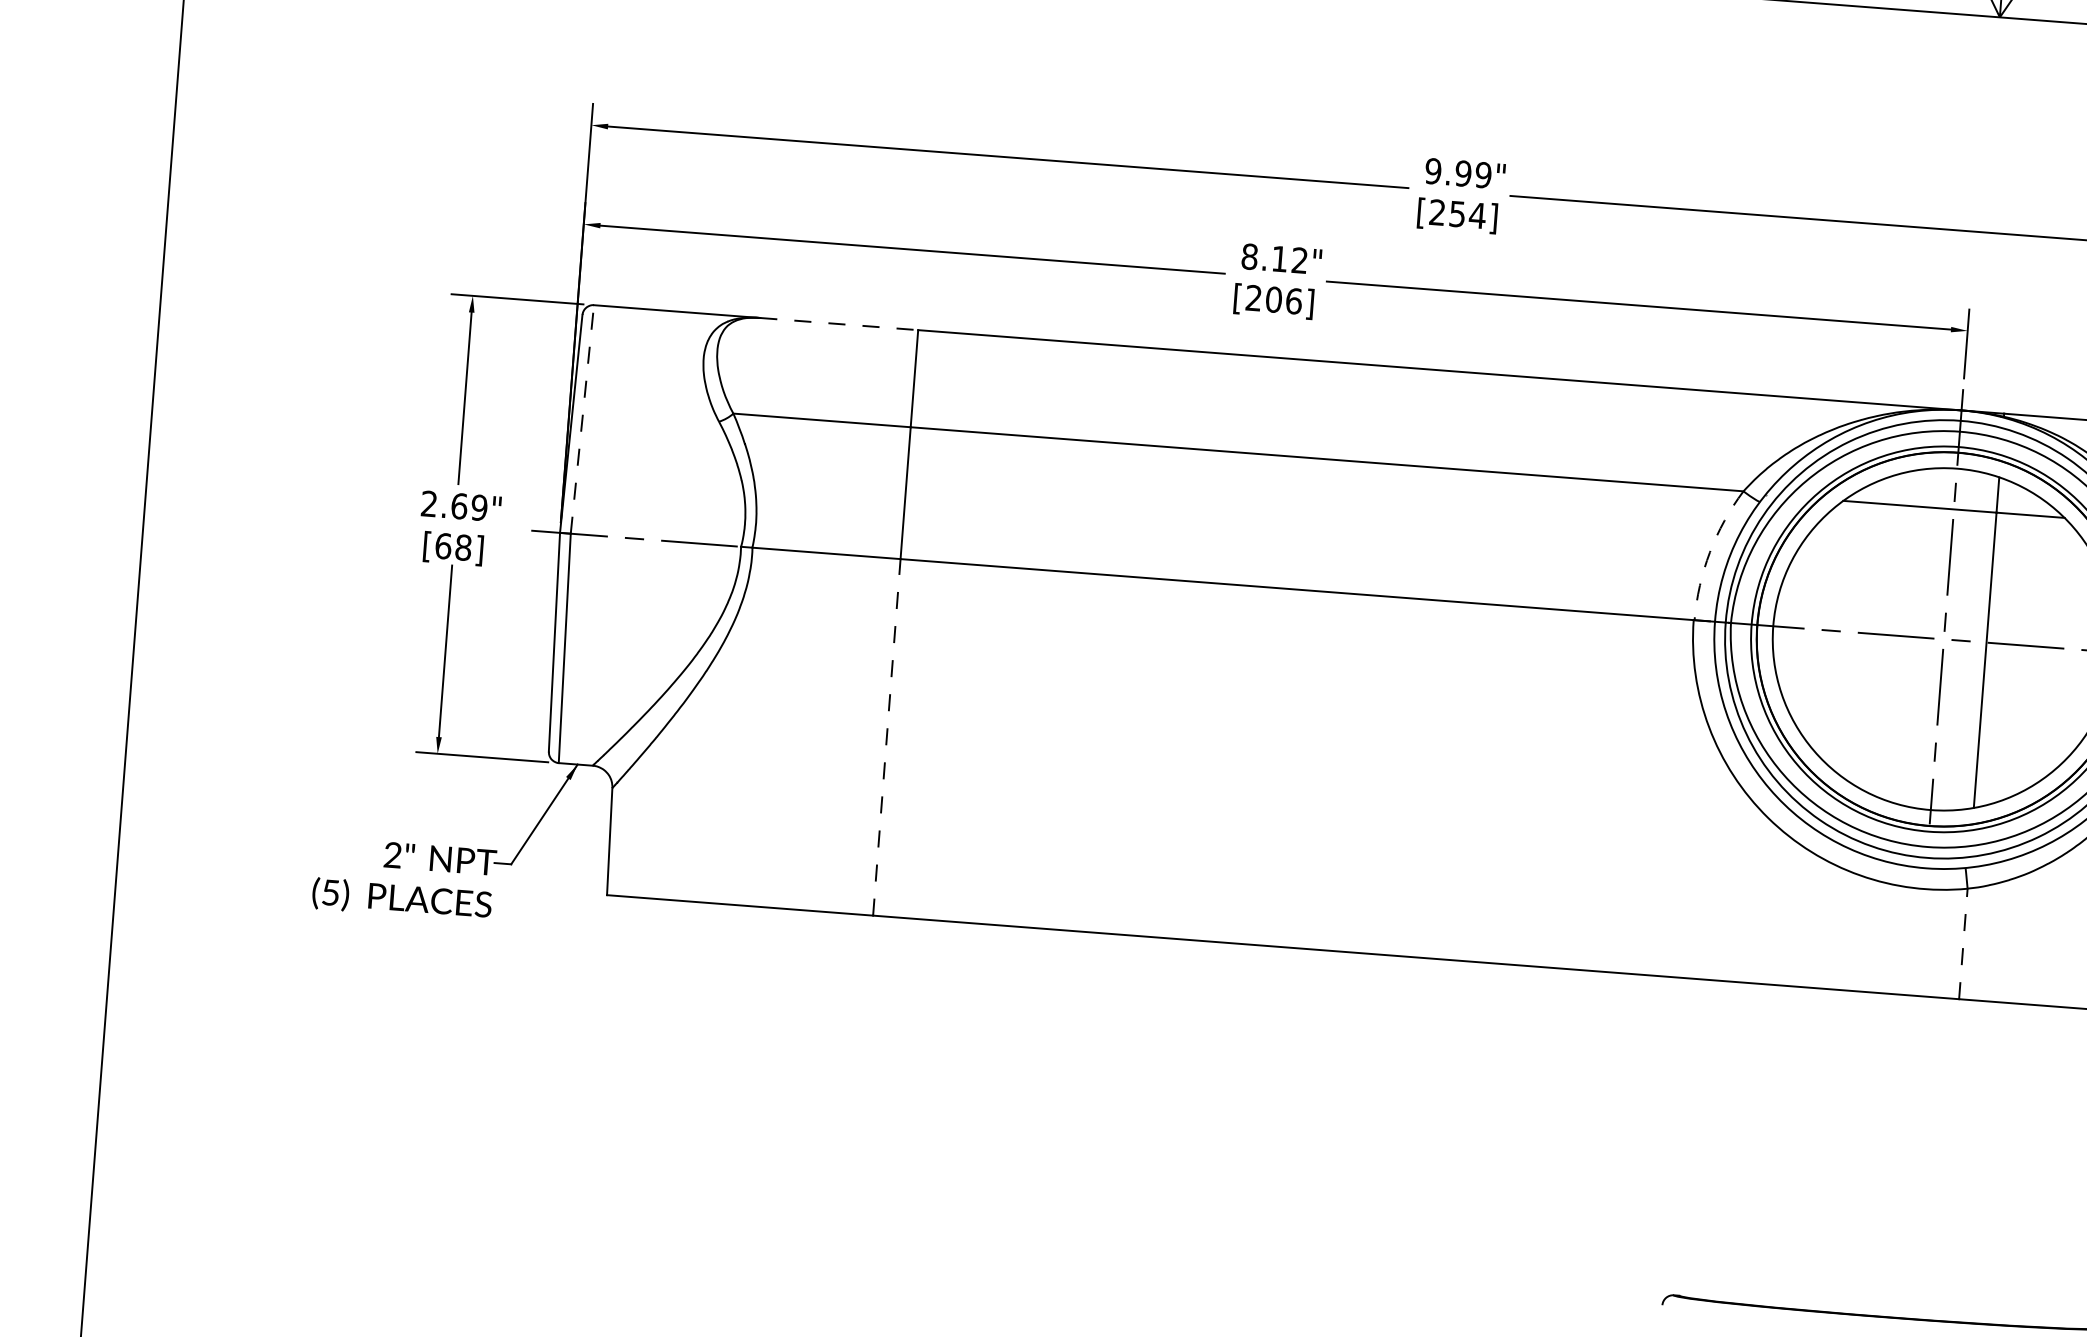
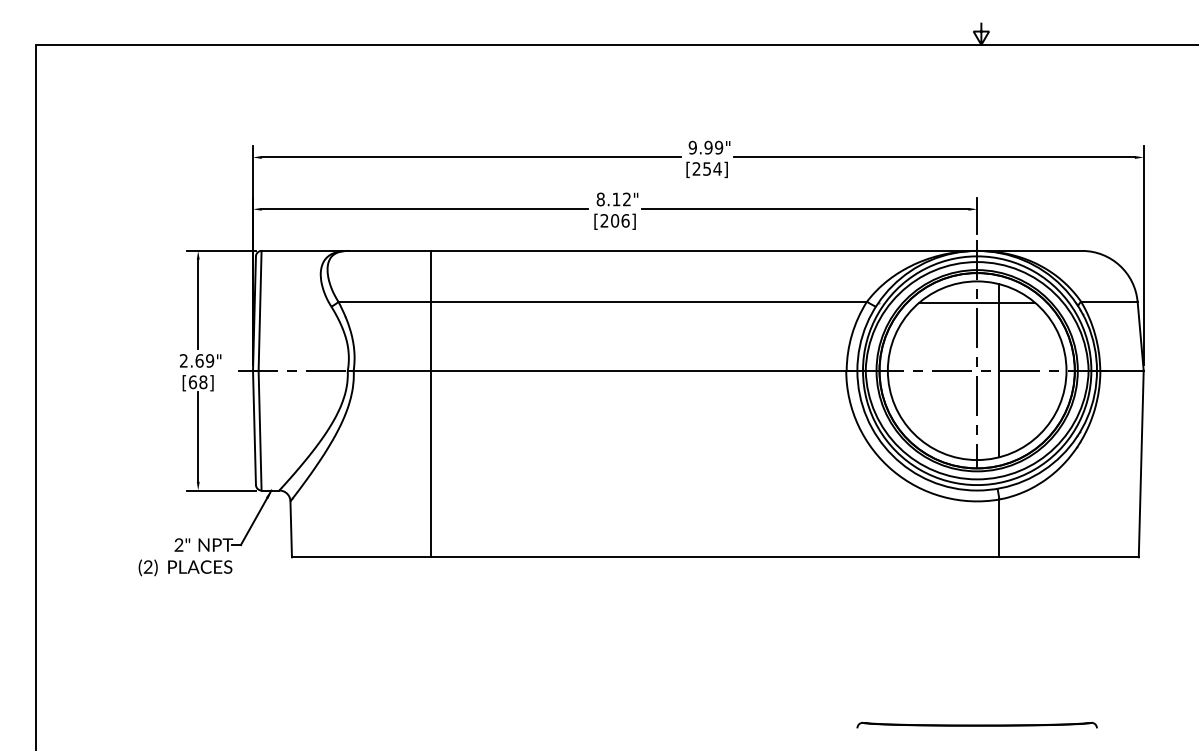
line: (840, 323) -> (390, 250), dashed -> solid
line: (583, 418) -> (260, 310), dashed -> solid
arc: (1709, 551) -> (851, 334), dashed -> solid
line: (887, 736) -> (431, 463), dashed -> solid
text: (329, 891) -> (147, 566), (5) -> (2)
line: (1963, 944) -> (999, 528), dashed -> solid

